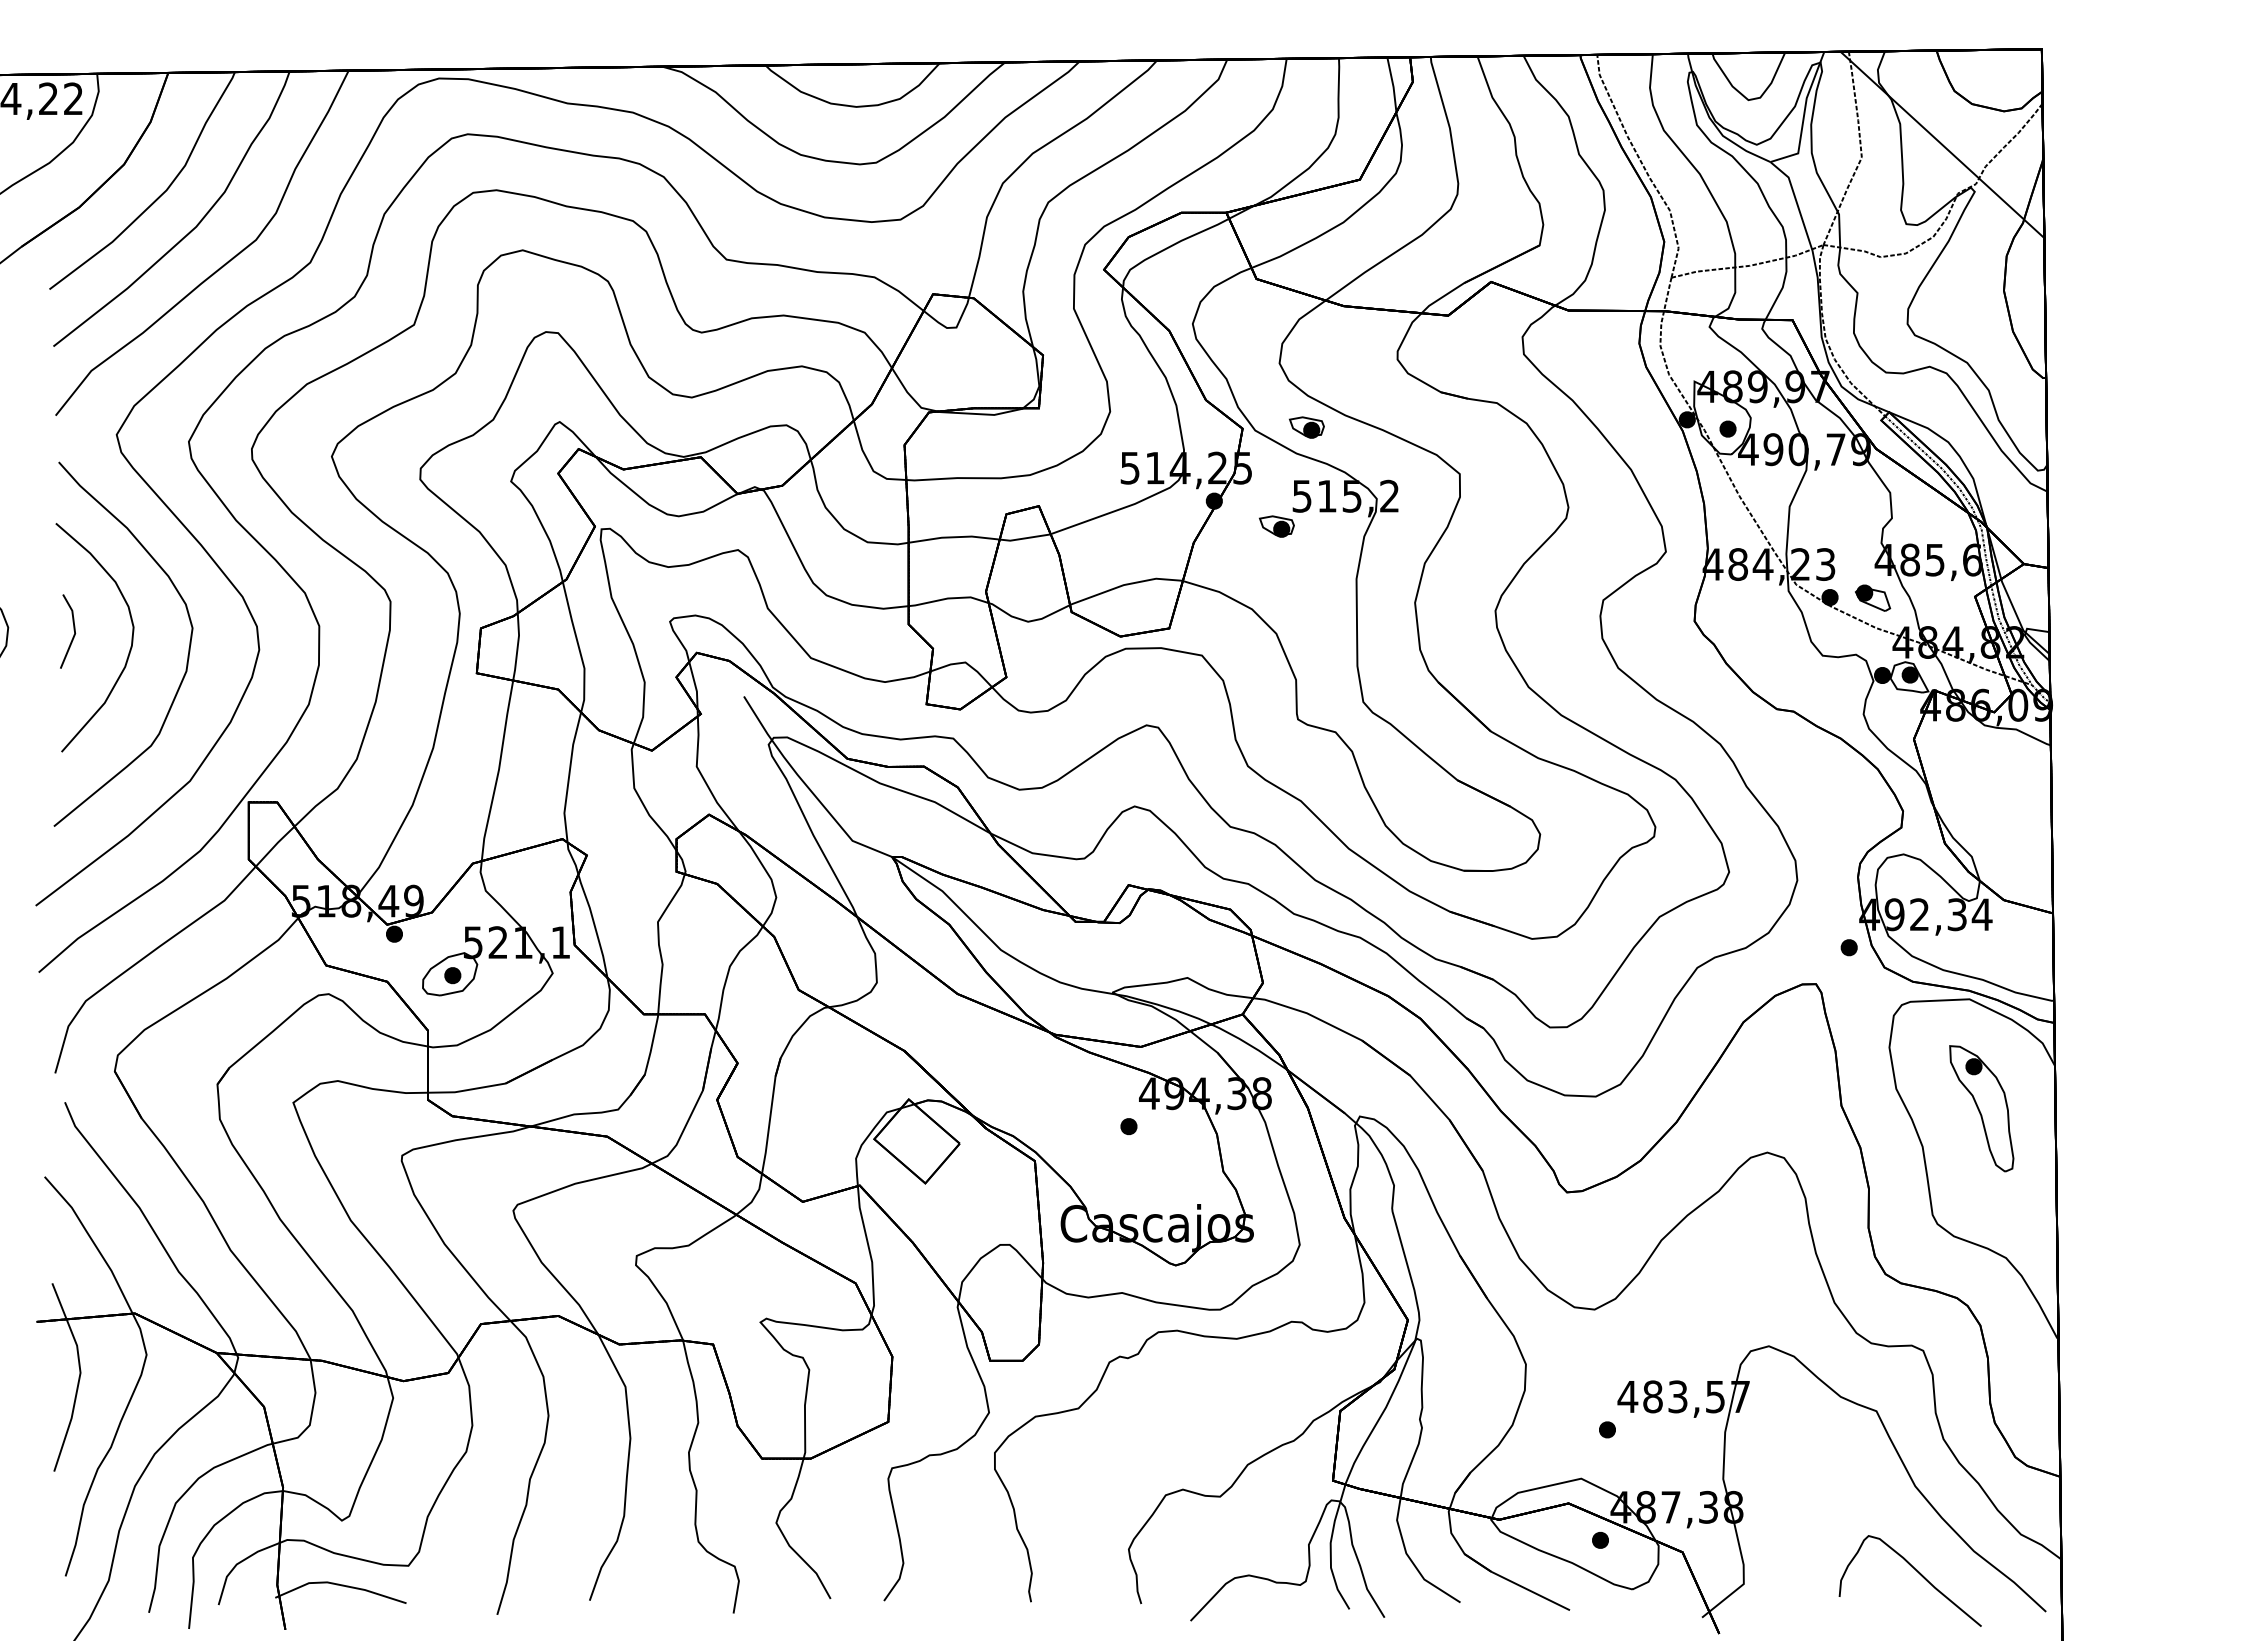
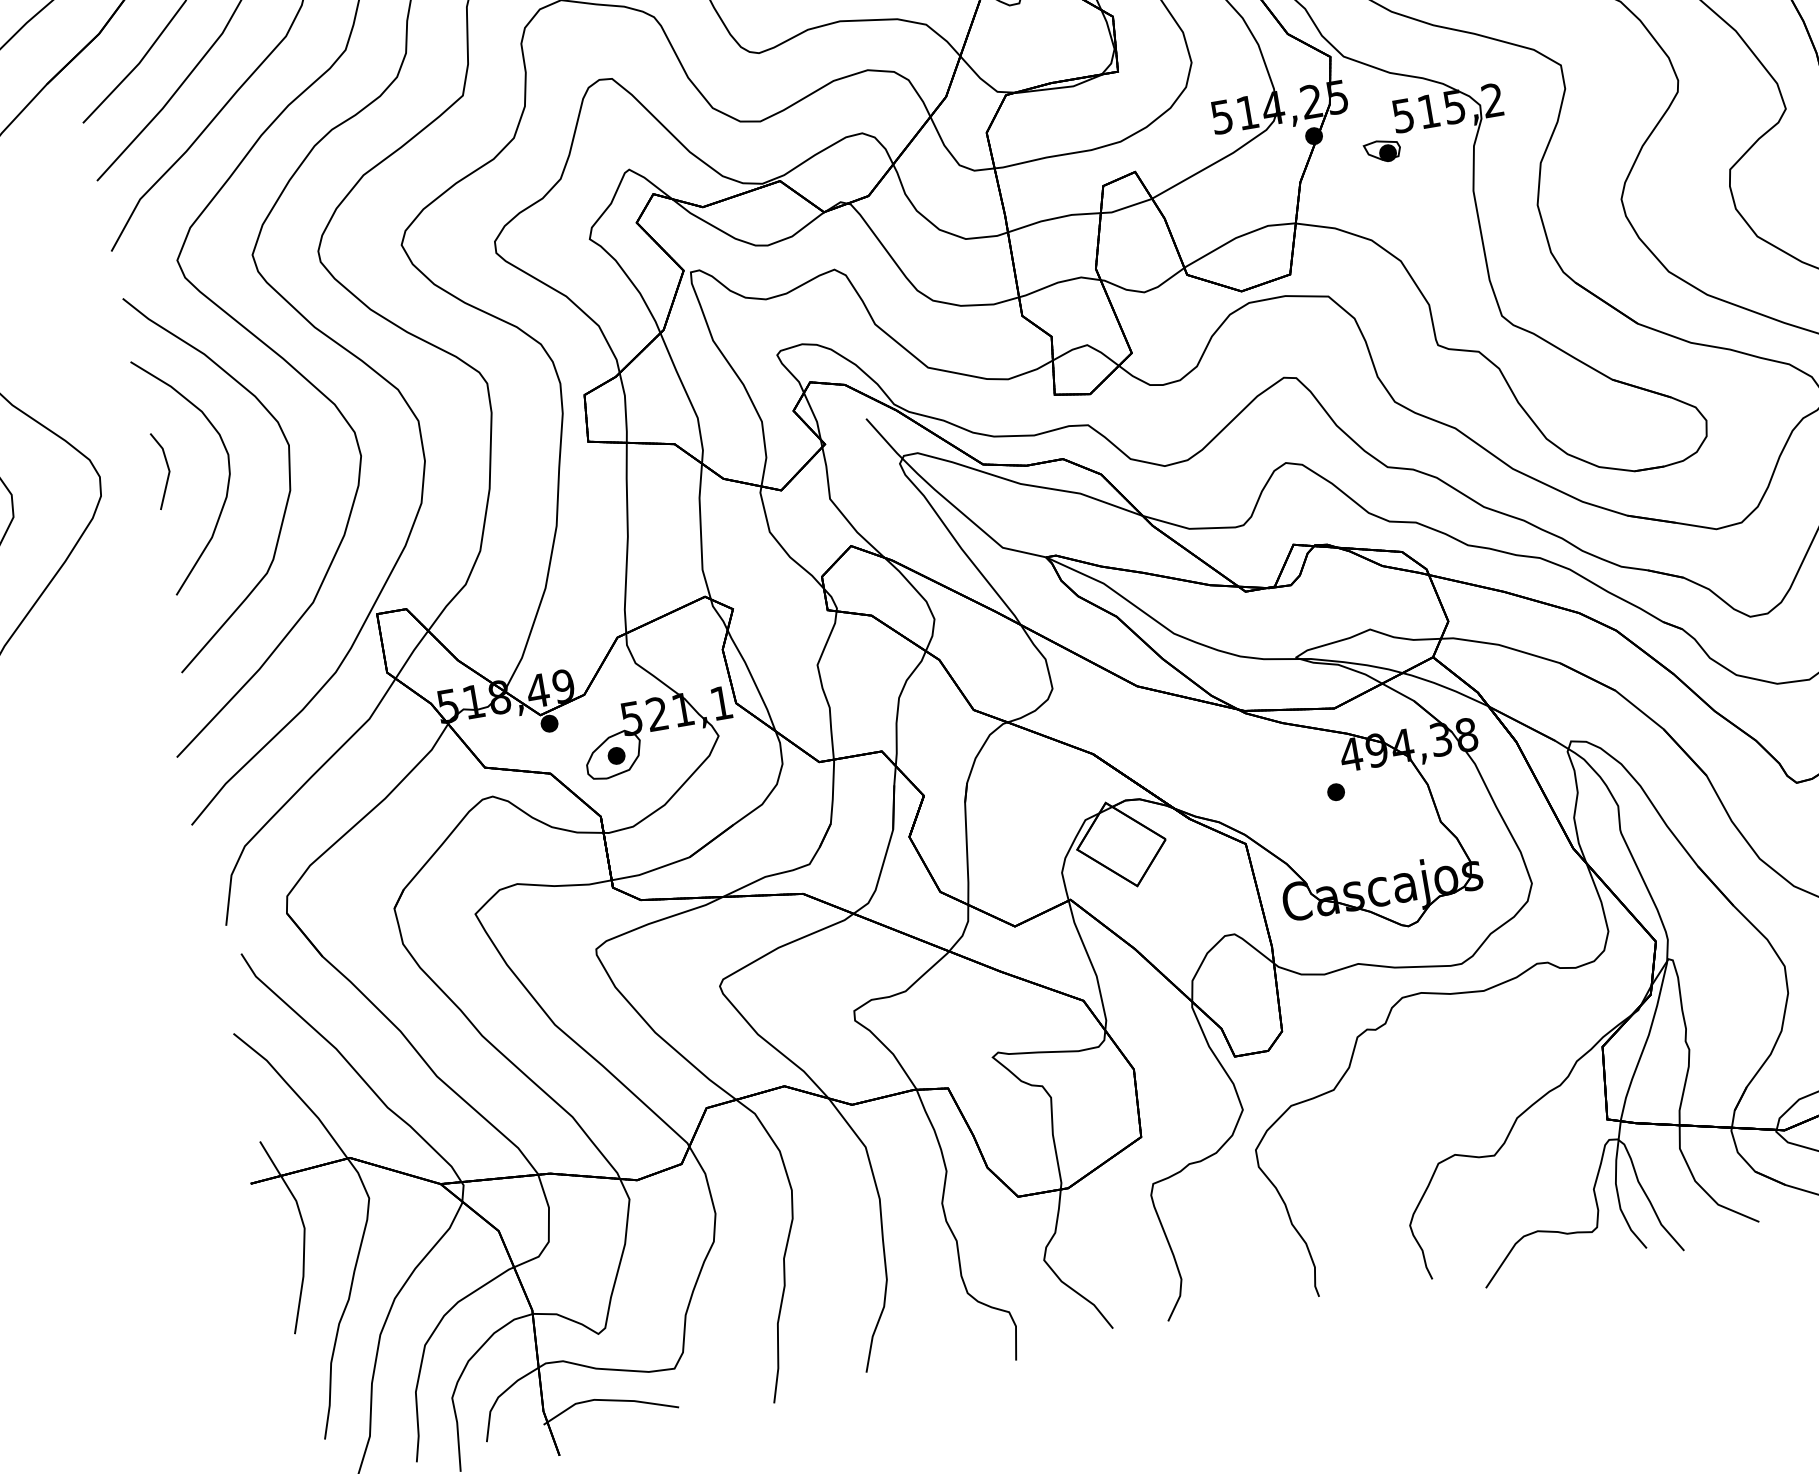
part: (1306, 427) -> (1395, 44), removed

